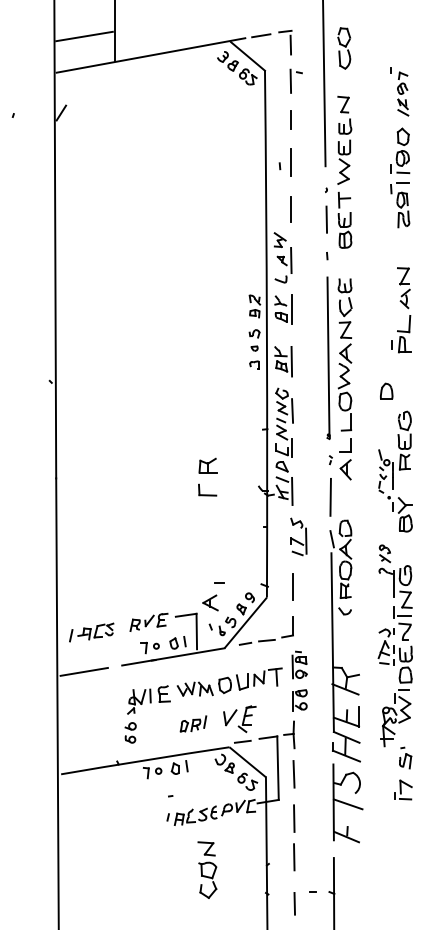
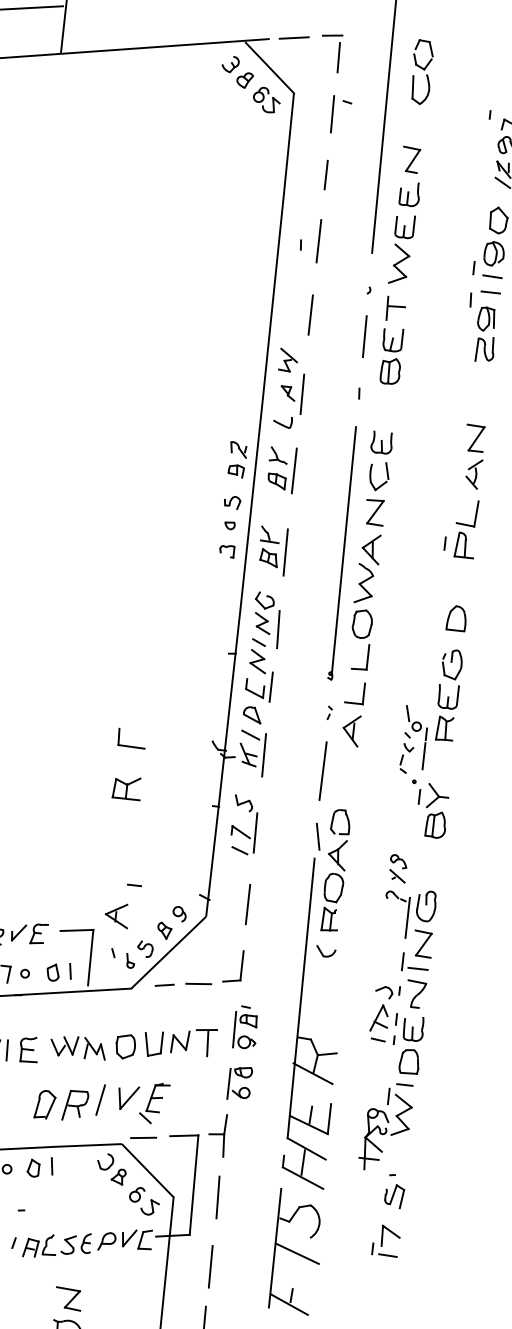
part: (386, 390) -> (456, 616), moved
part: (207, 465) -> (126, 787), moved
part: (298, 536) -> (244, 824), moved
part: (193, 723) -> (69, 1100), size x1.67

